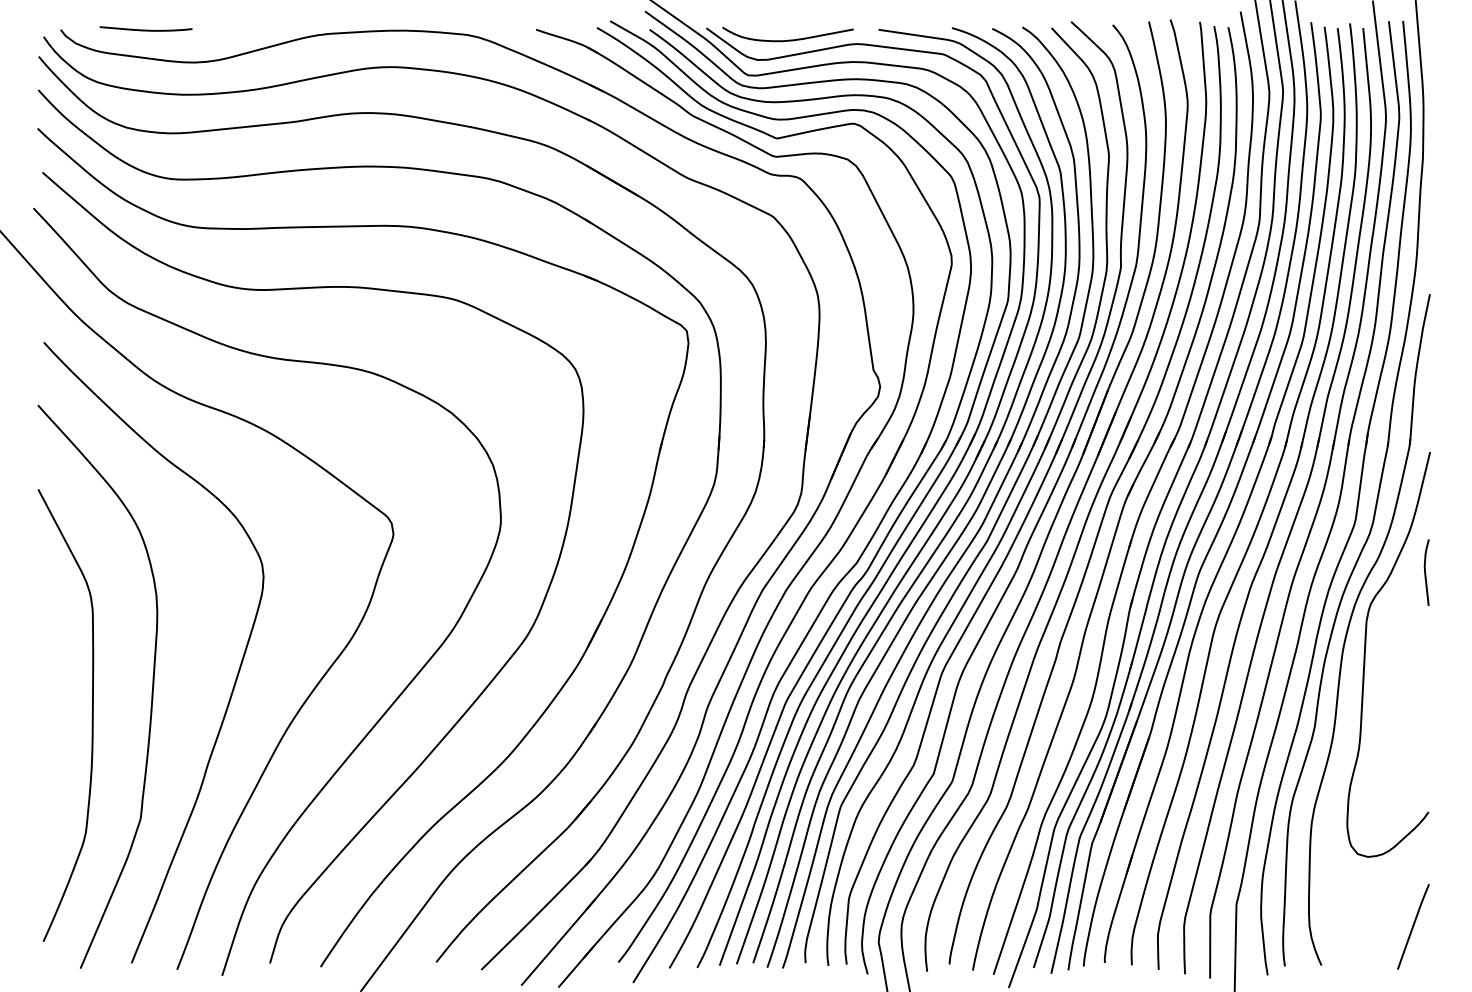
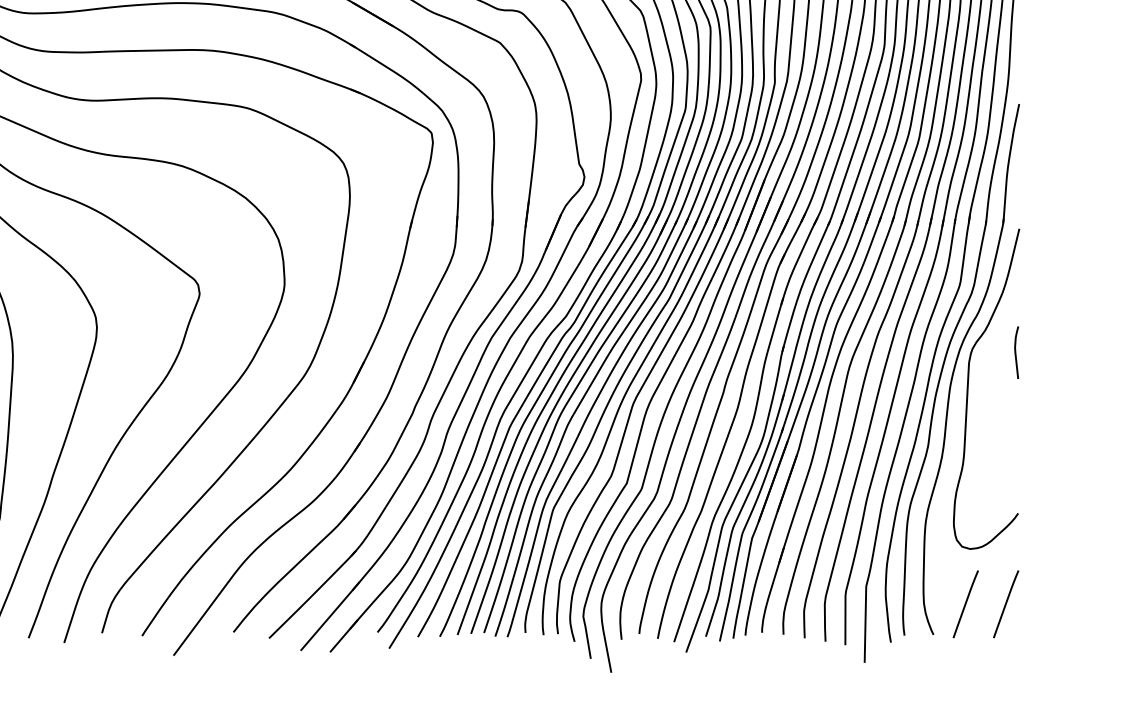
curve: (1425, 572) -> (1015, 352), moved
line: (1362, 926) -> (965, 603), added

